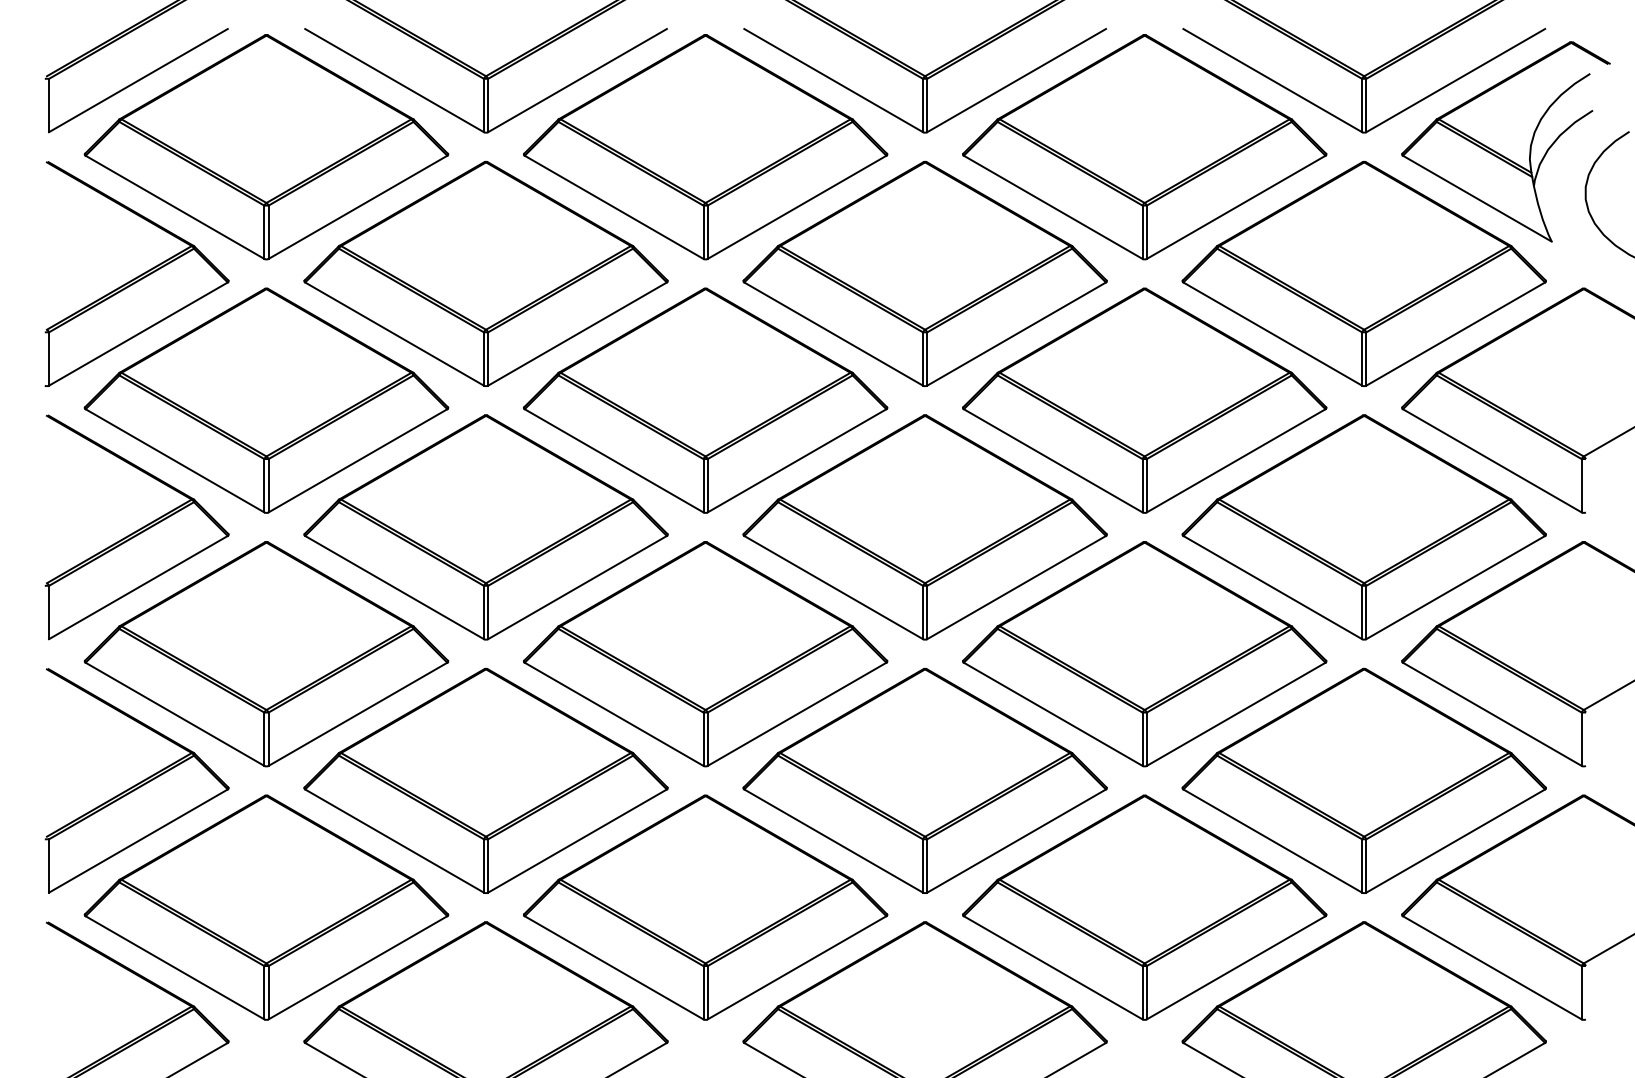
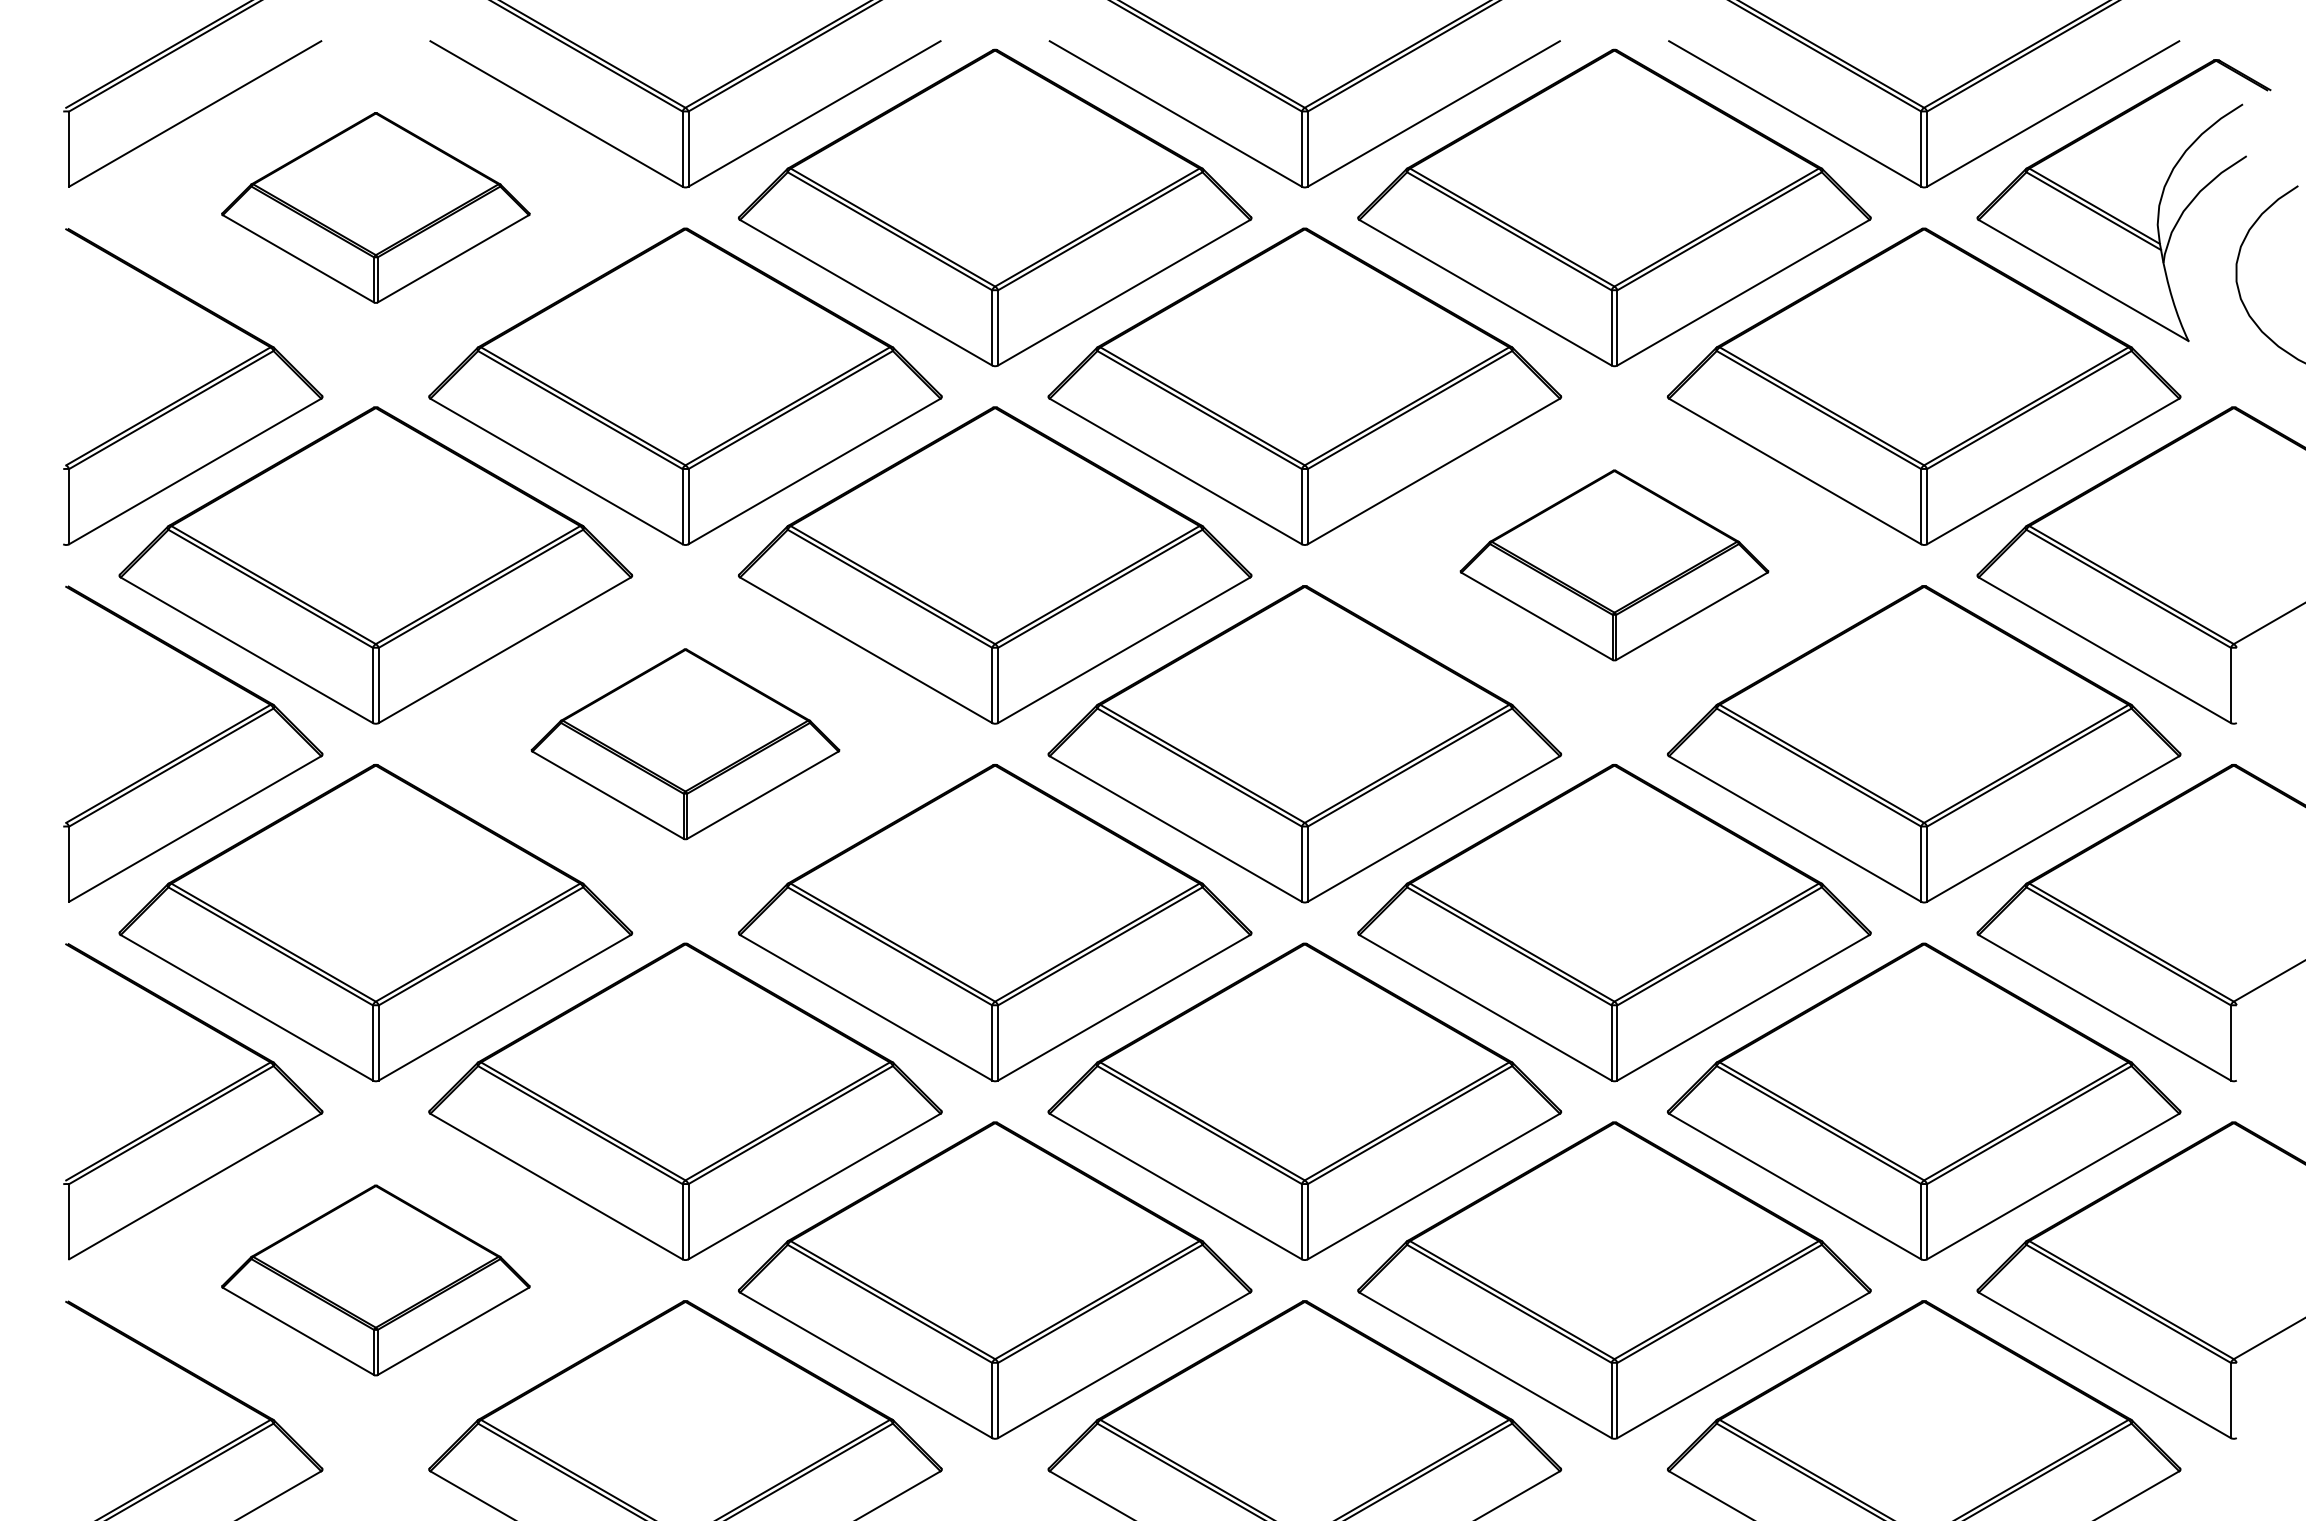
part: (266, 146) -> (375, 207), size x0.6
part: (1144, 400) -> (1614, 565), size x0.6
part: (486, 527) -> (685, 744), size x0.6
part: (266, 907) -> (375, 1280), size x0.6

